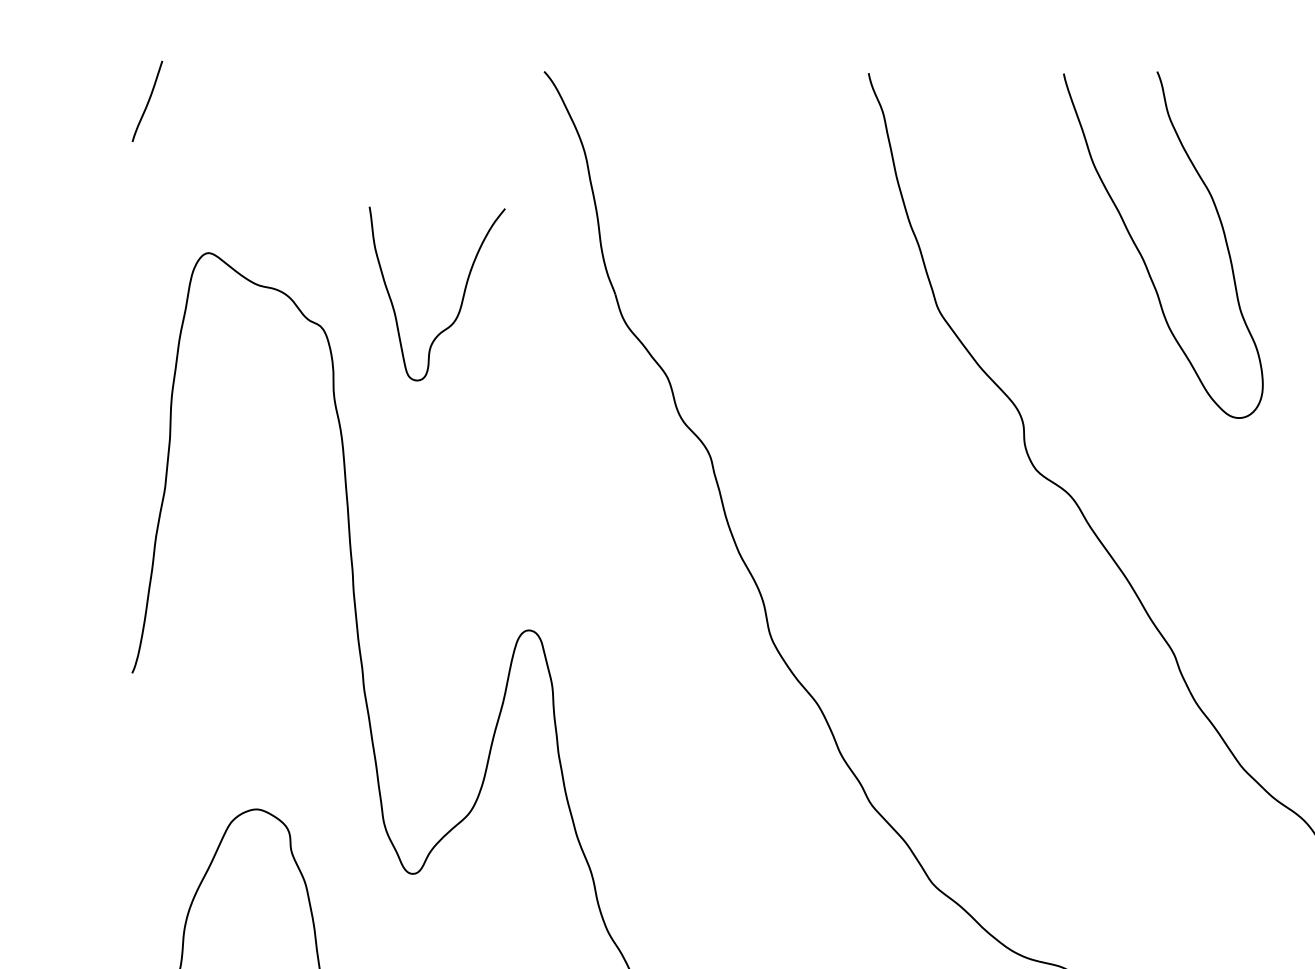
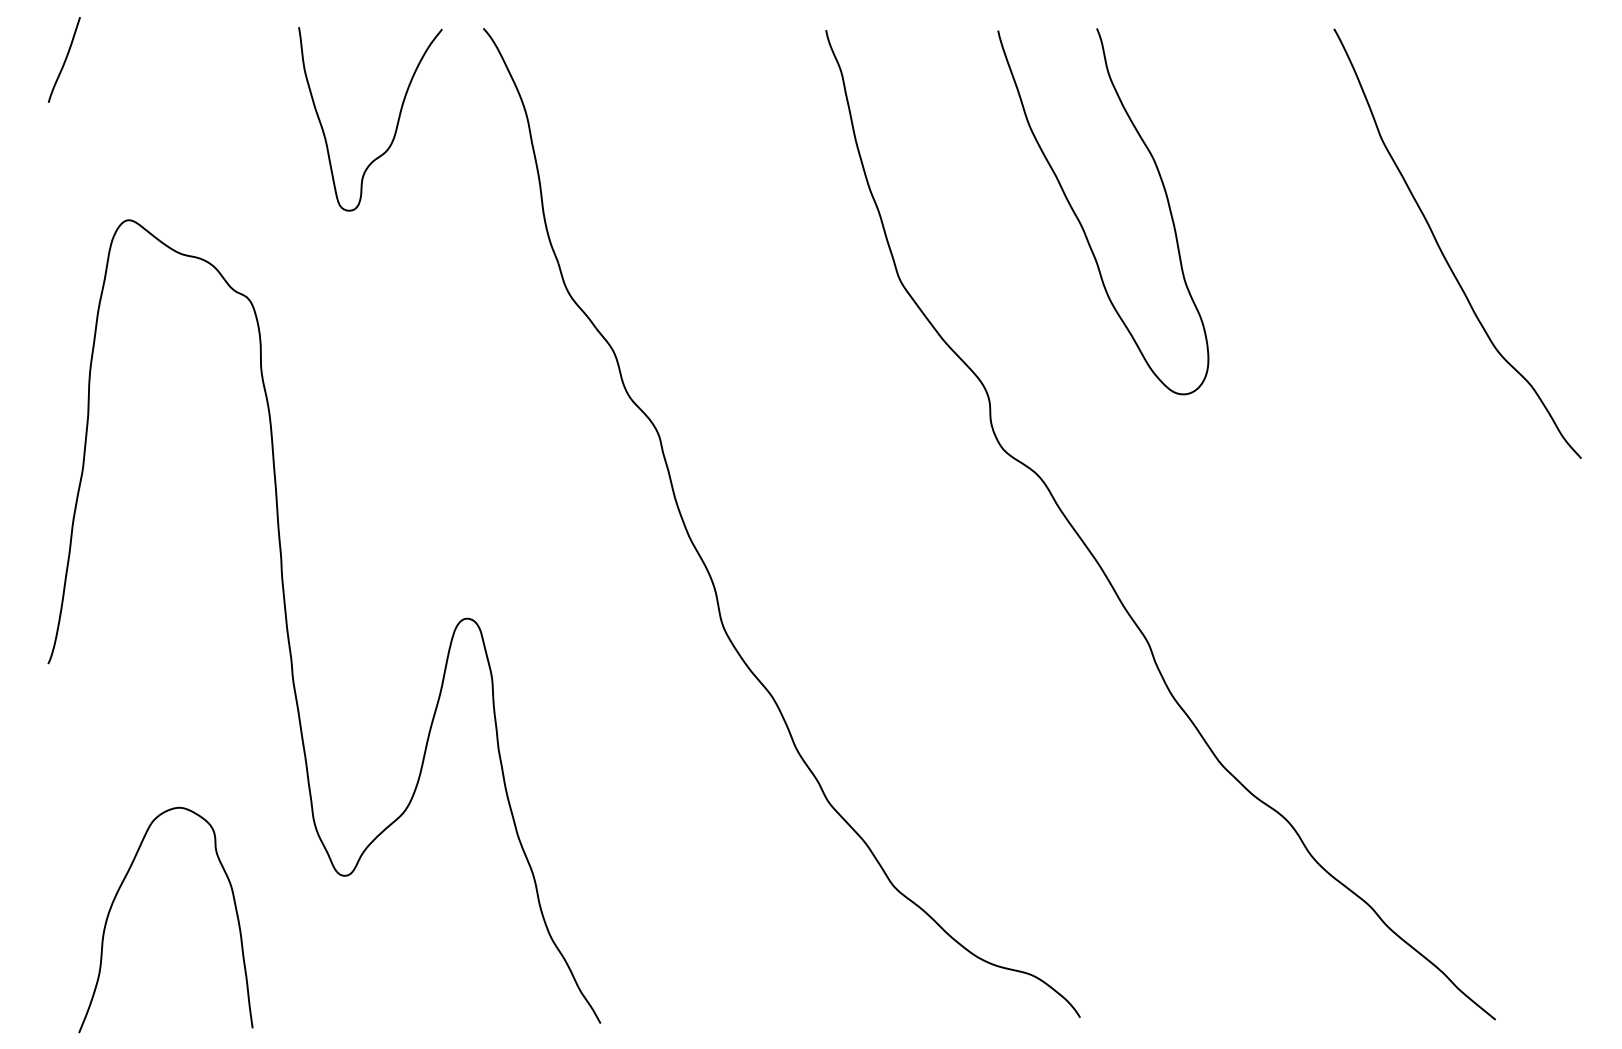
curve: (1142, 256) -> (1081, 223), moved
curve: (461, 298) -> (396, 124), moved

